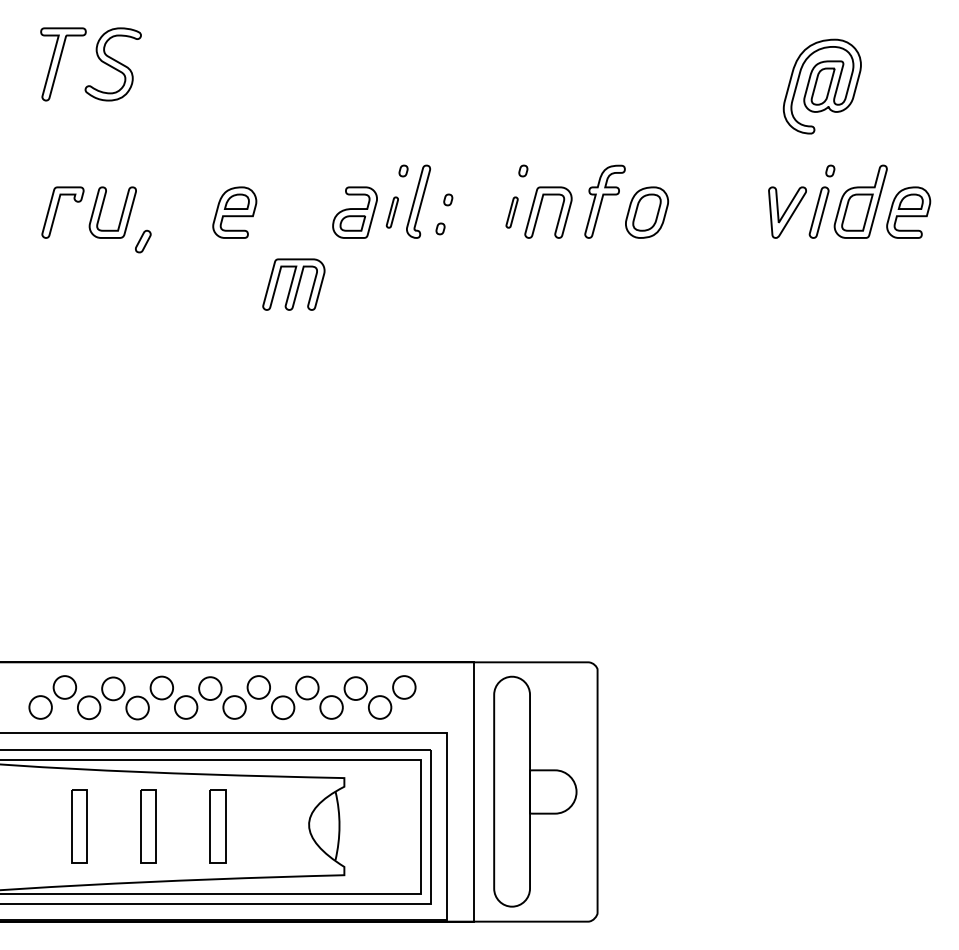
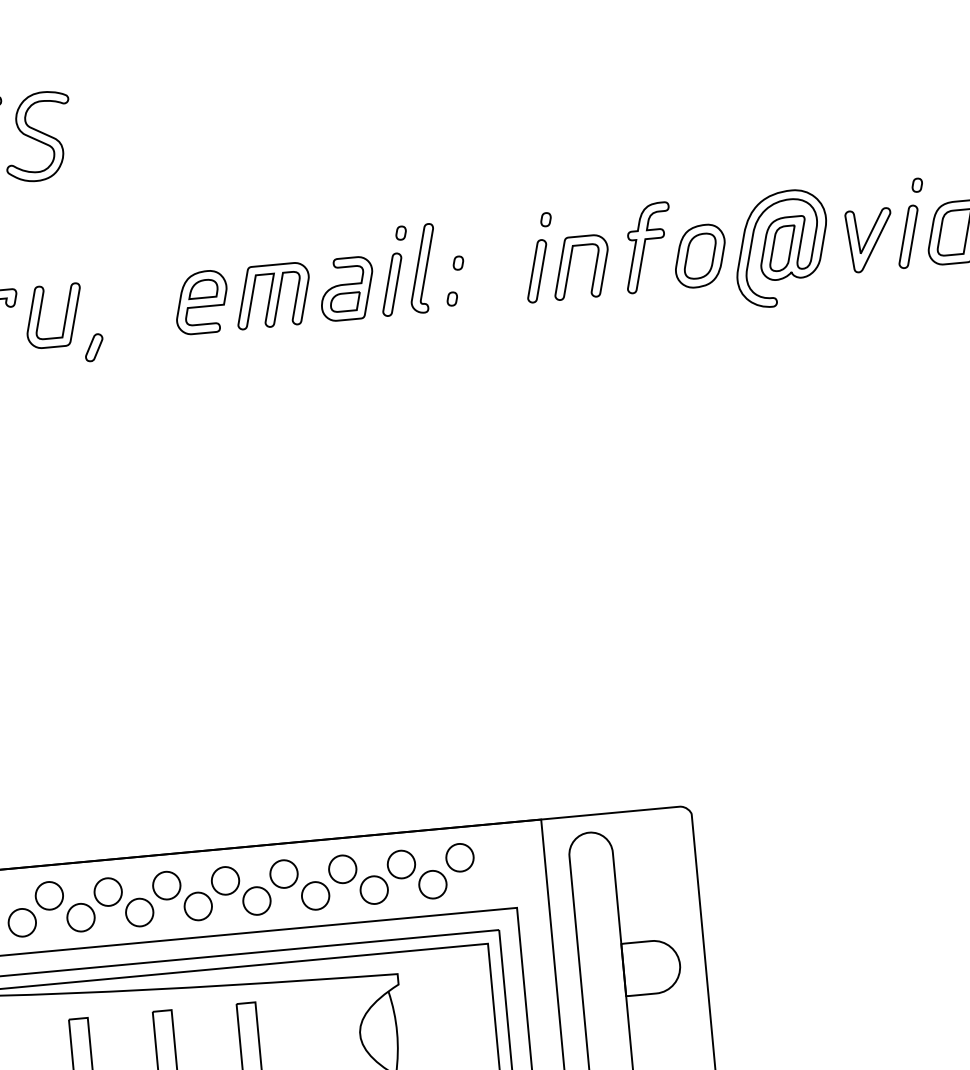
part: (821, 86) -> (780, 248), moved
part: (392, 212) -> (392, 284), size x1.67
part: (511, 212) -> (536, 271), size x1.67
part: (293, 284) -> (272, 295), moved

